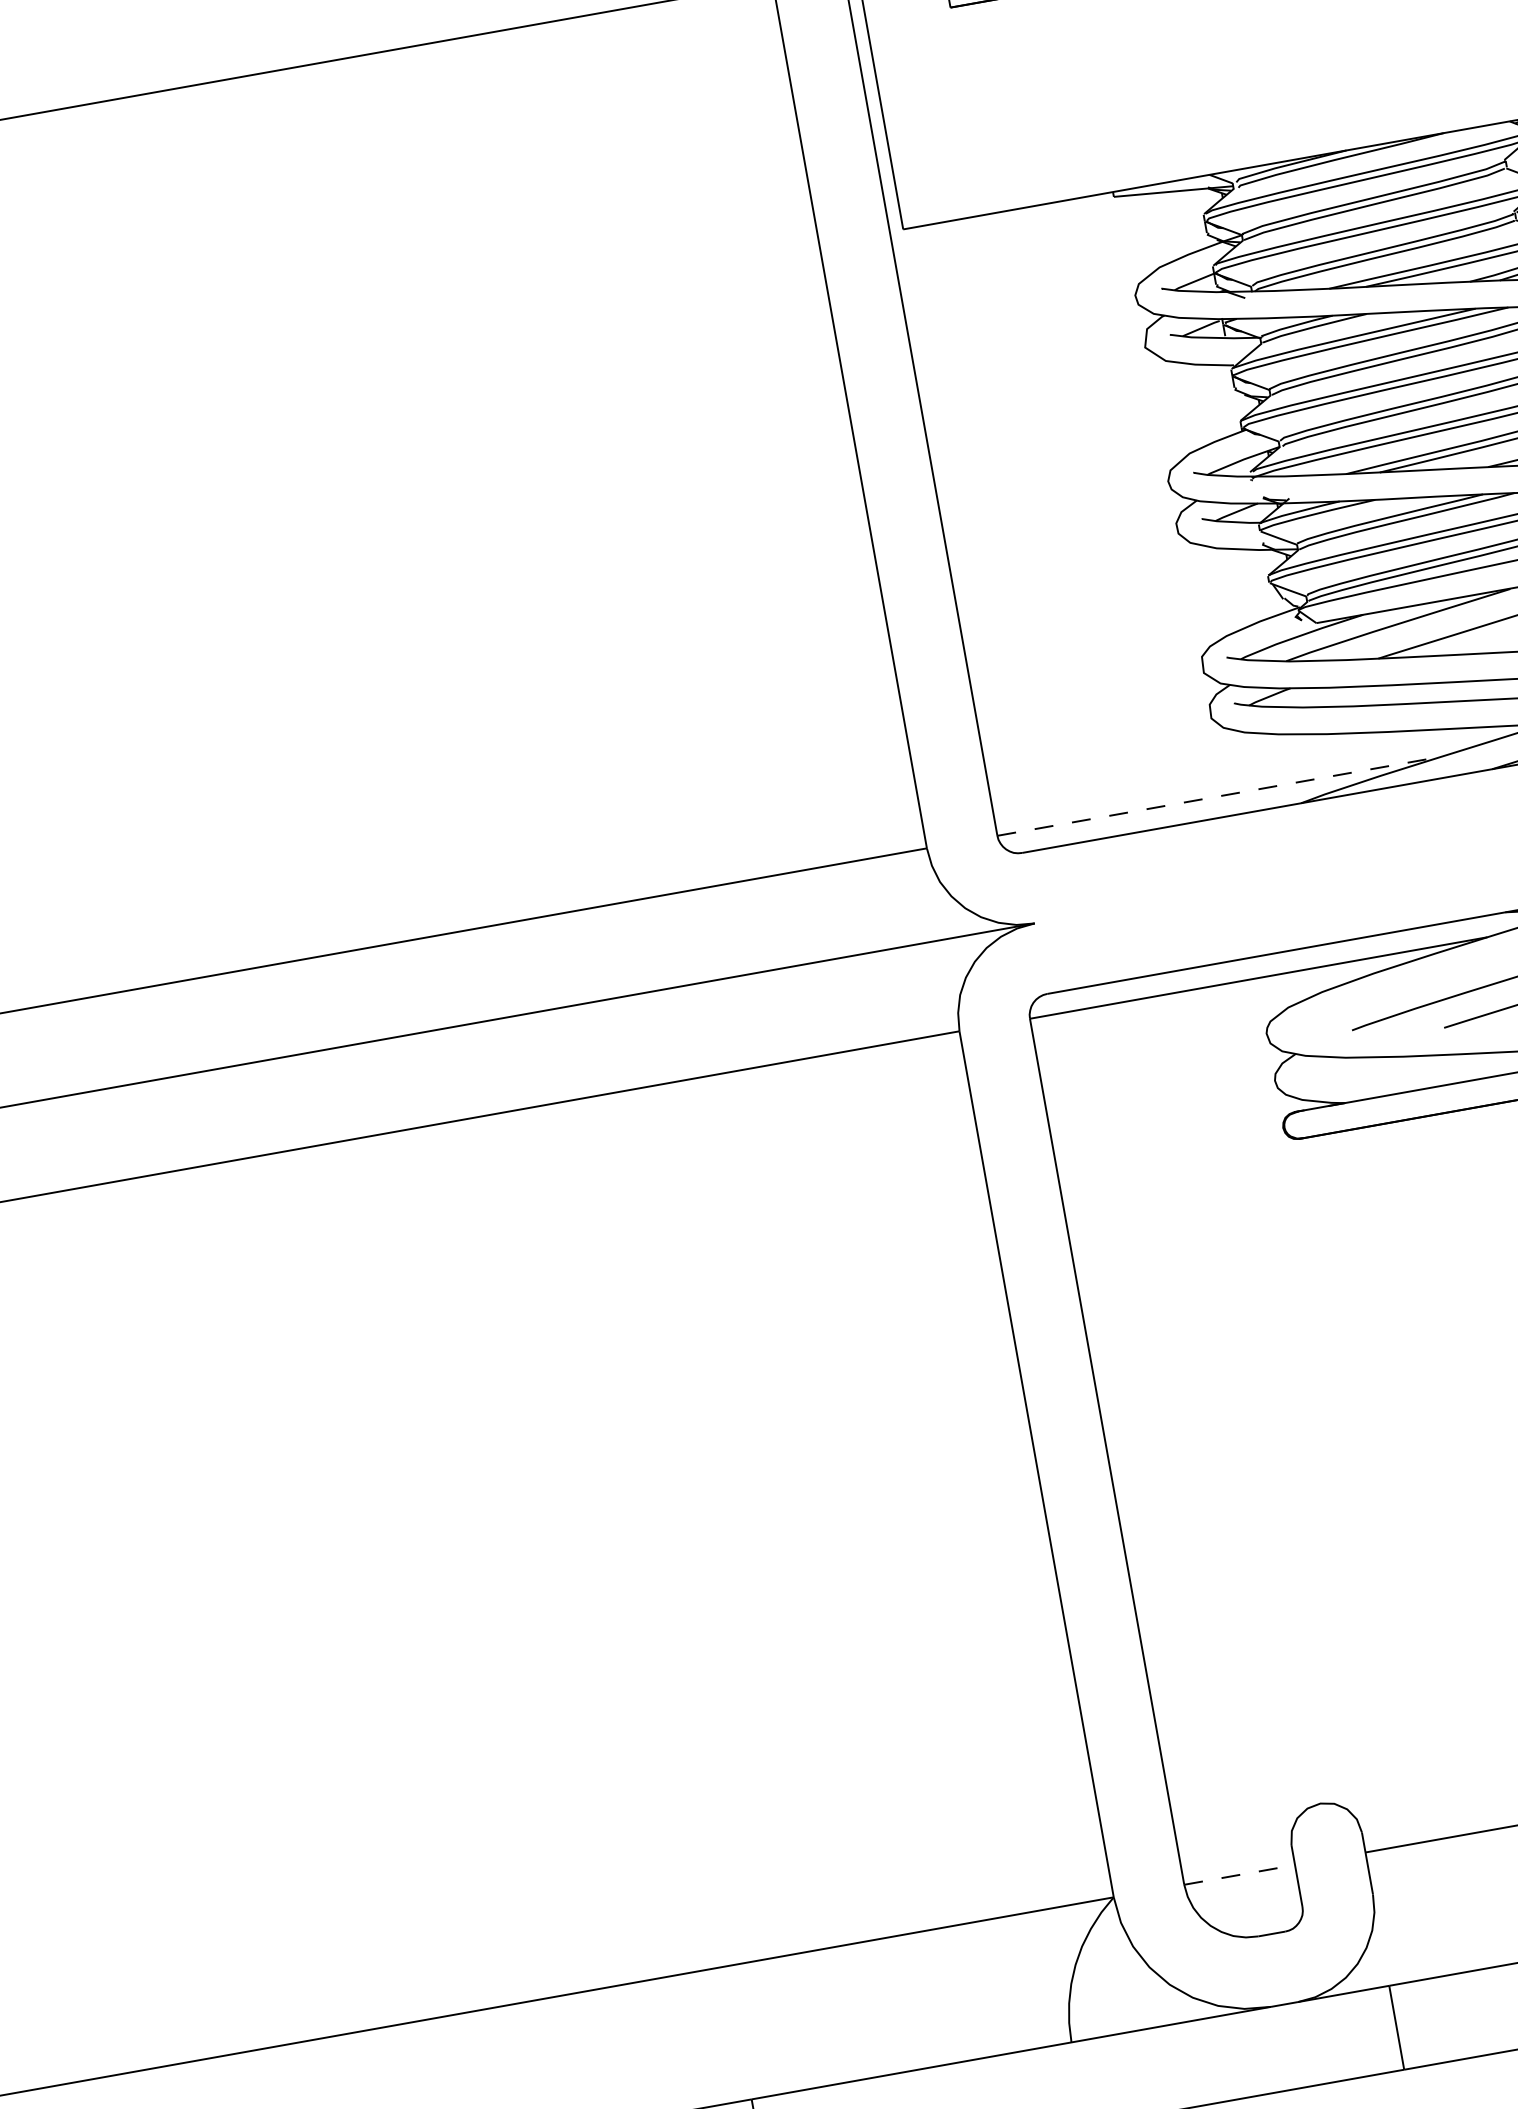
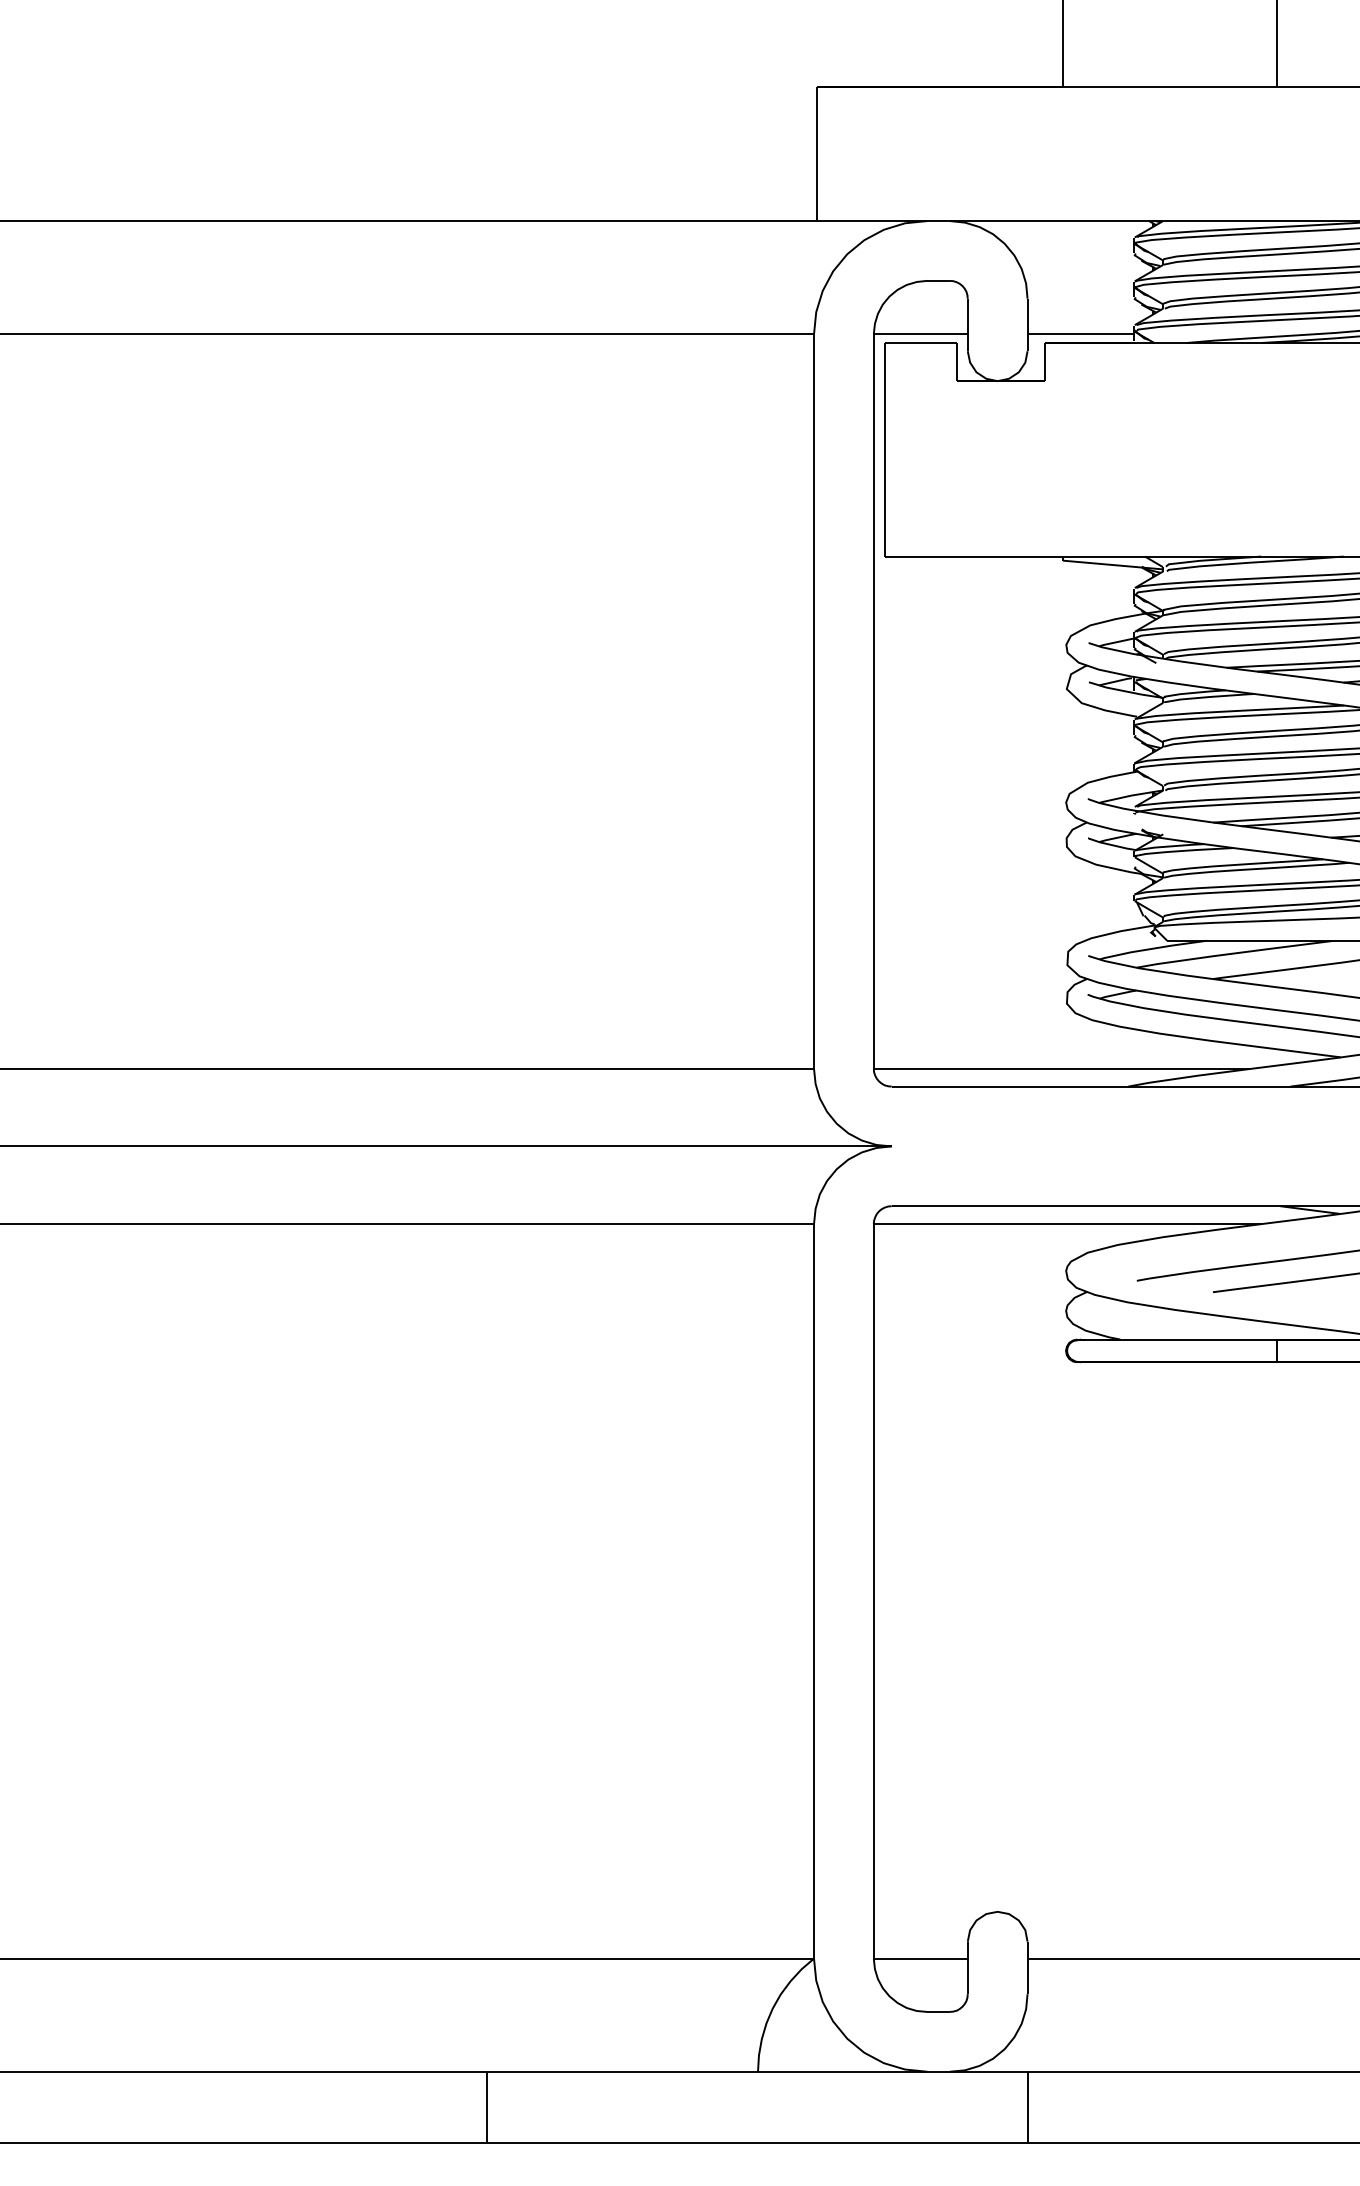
line: (1219, 795) -> (1062, 1068), dashed -> solid
line: (1239, 1874) -> (920, 1958), dashed -> solid

